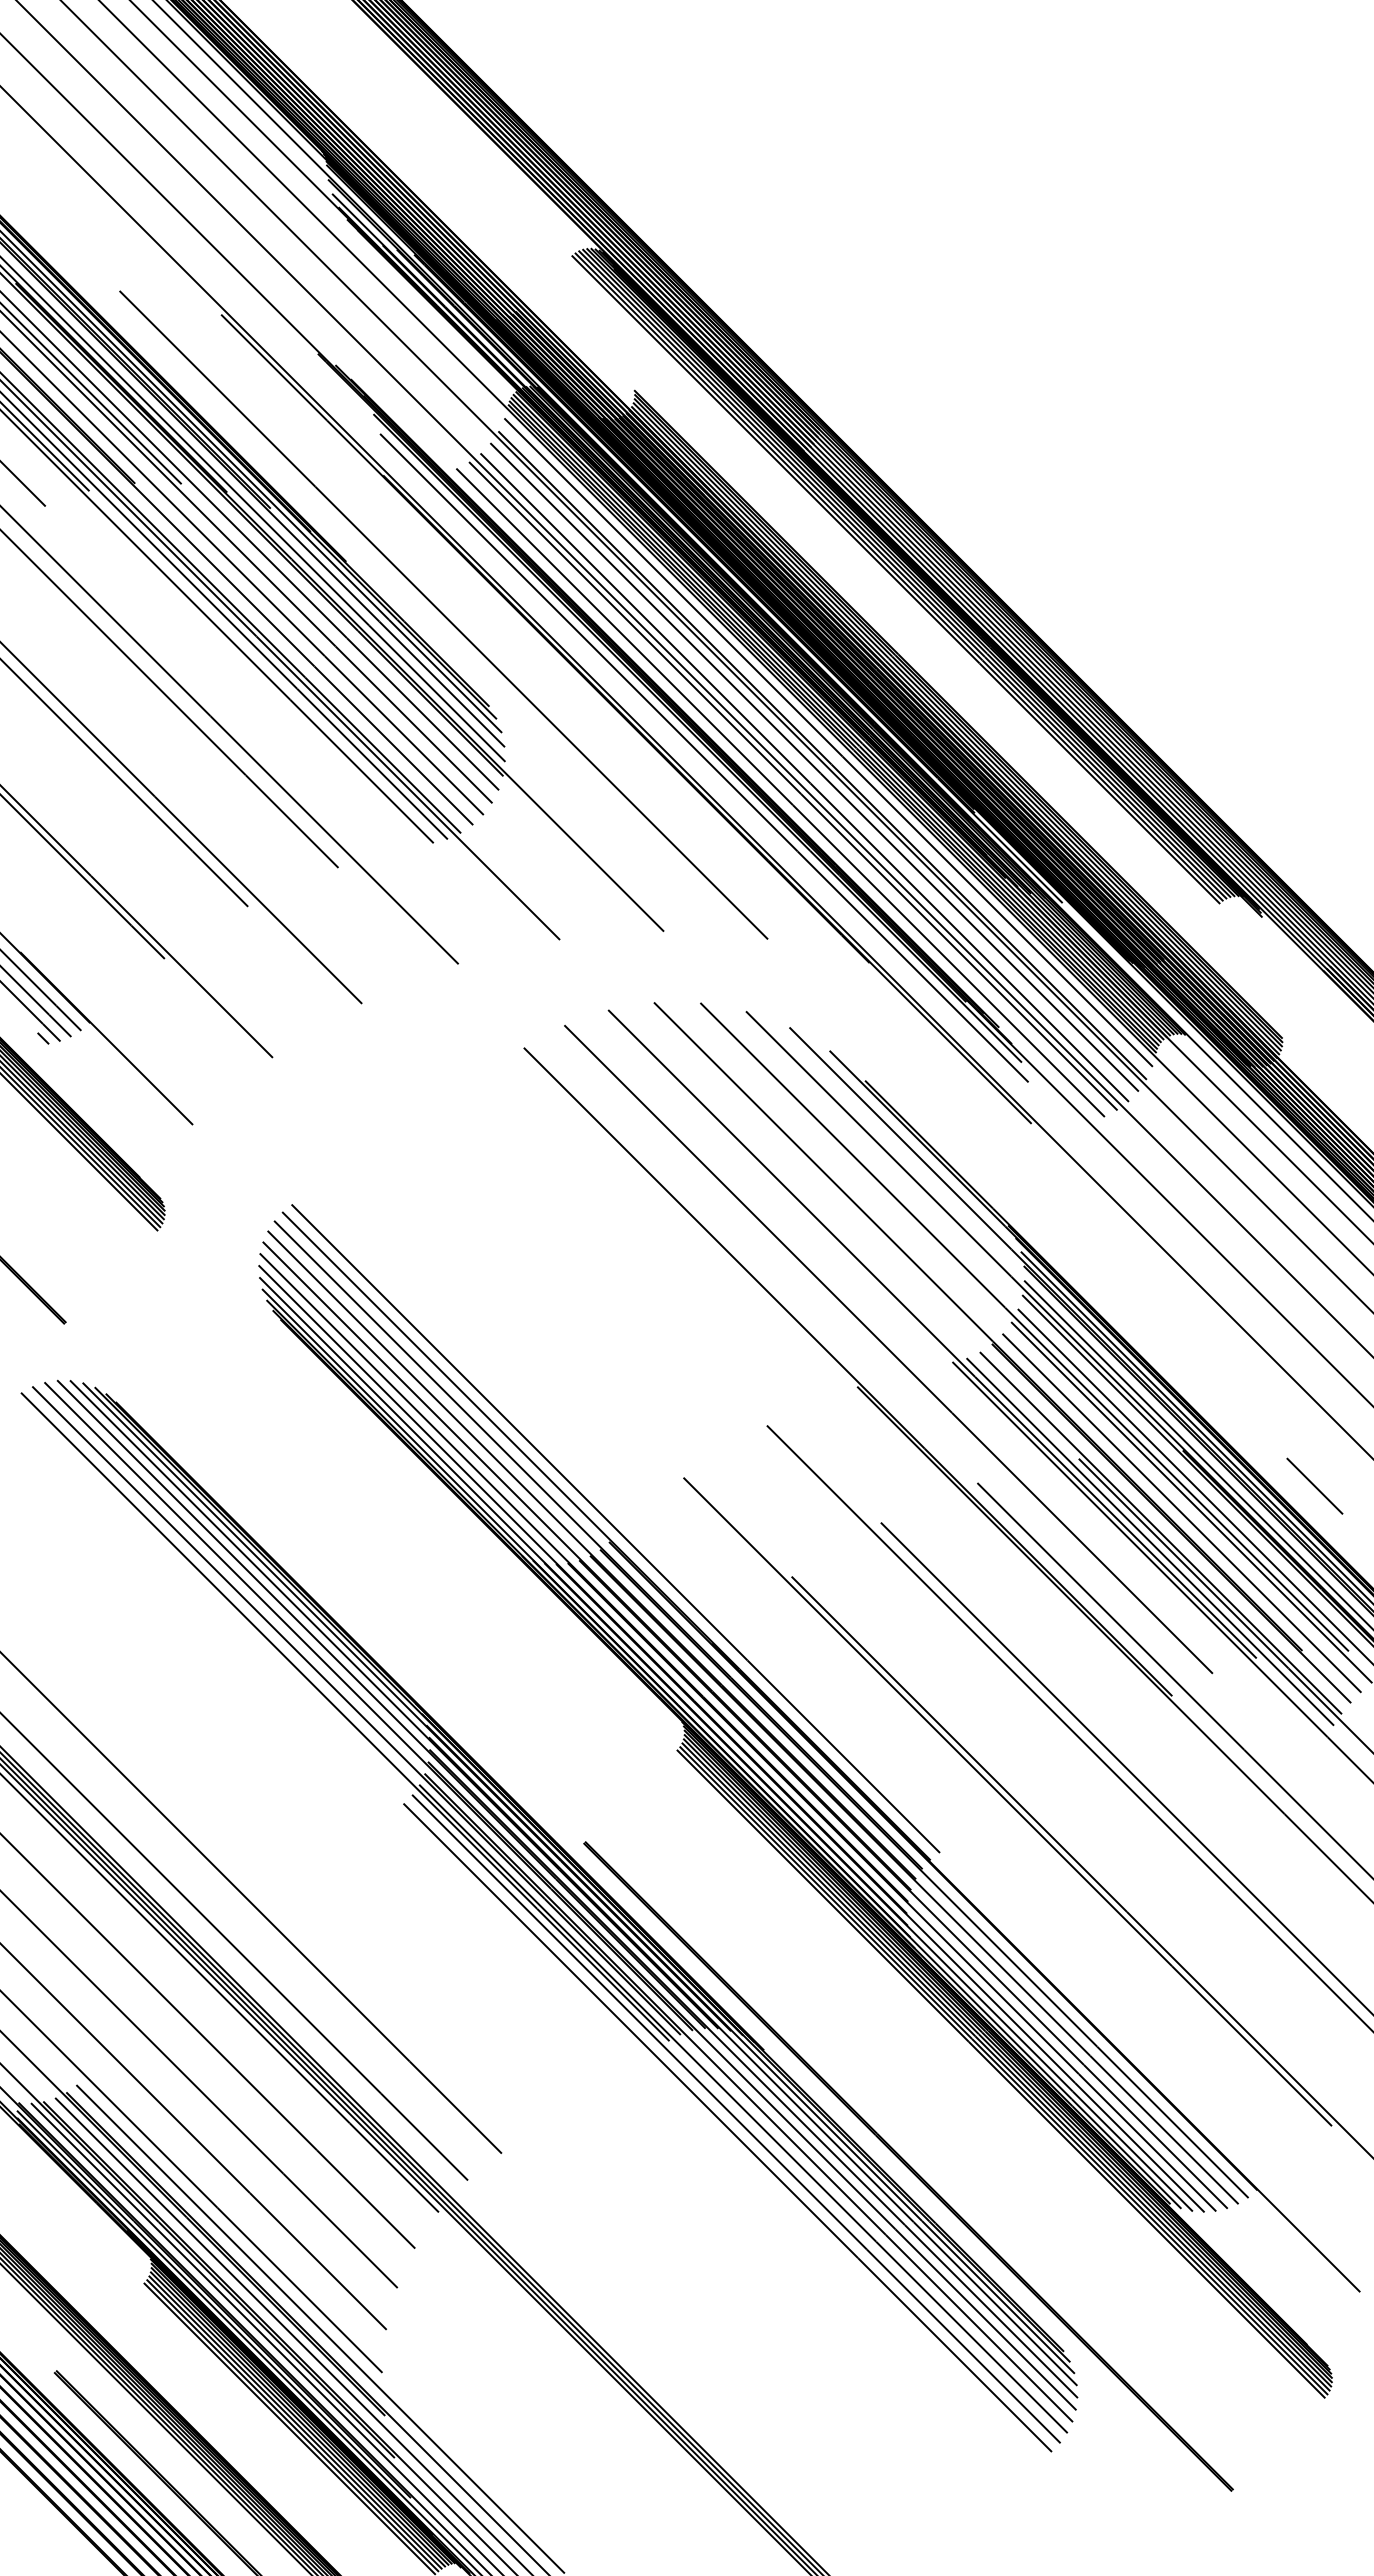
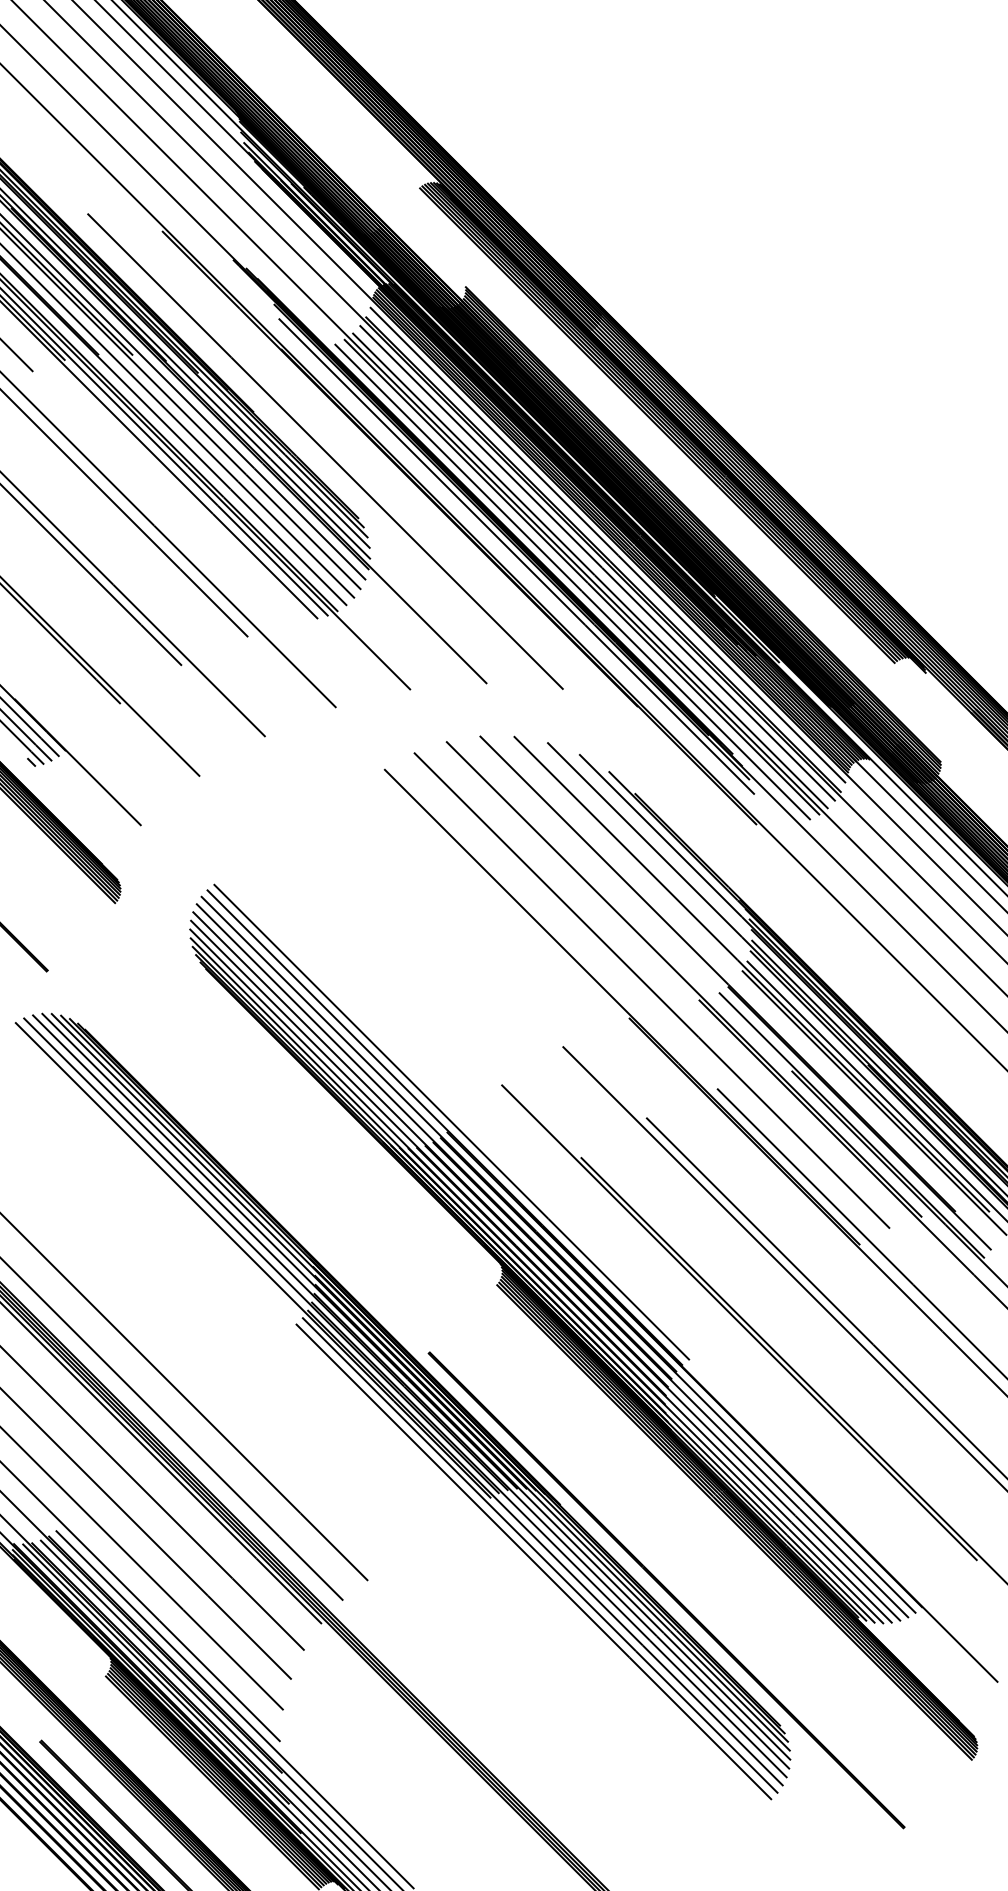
line: (1314, 1485) -> (964, 1090), removed
line: (1181, 1512) -> (866, 1110), removed
line: (1150, 1541) -> (844, 1131), removed

